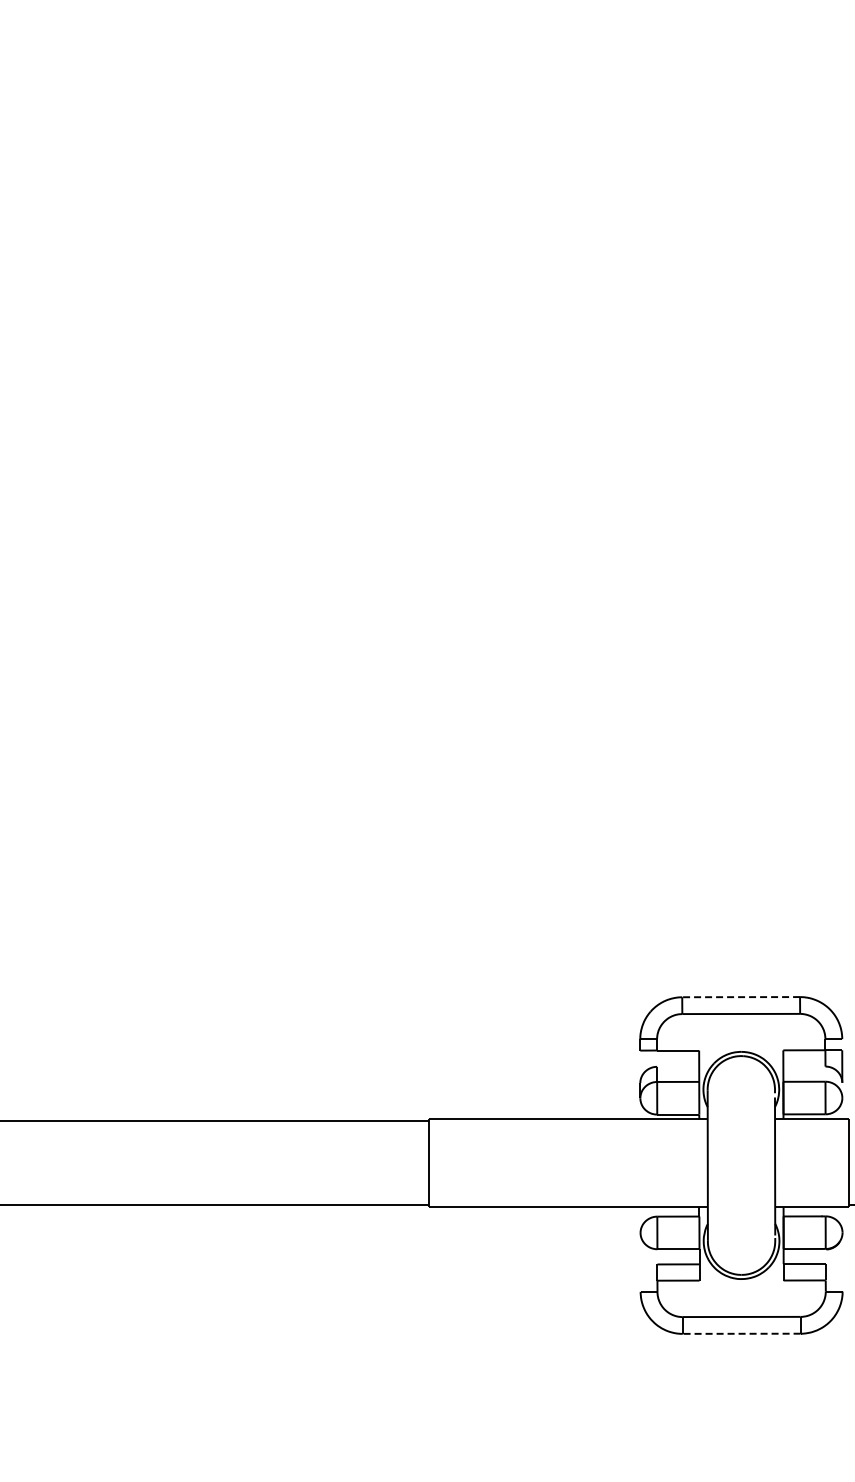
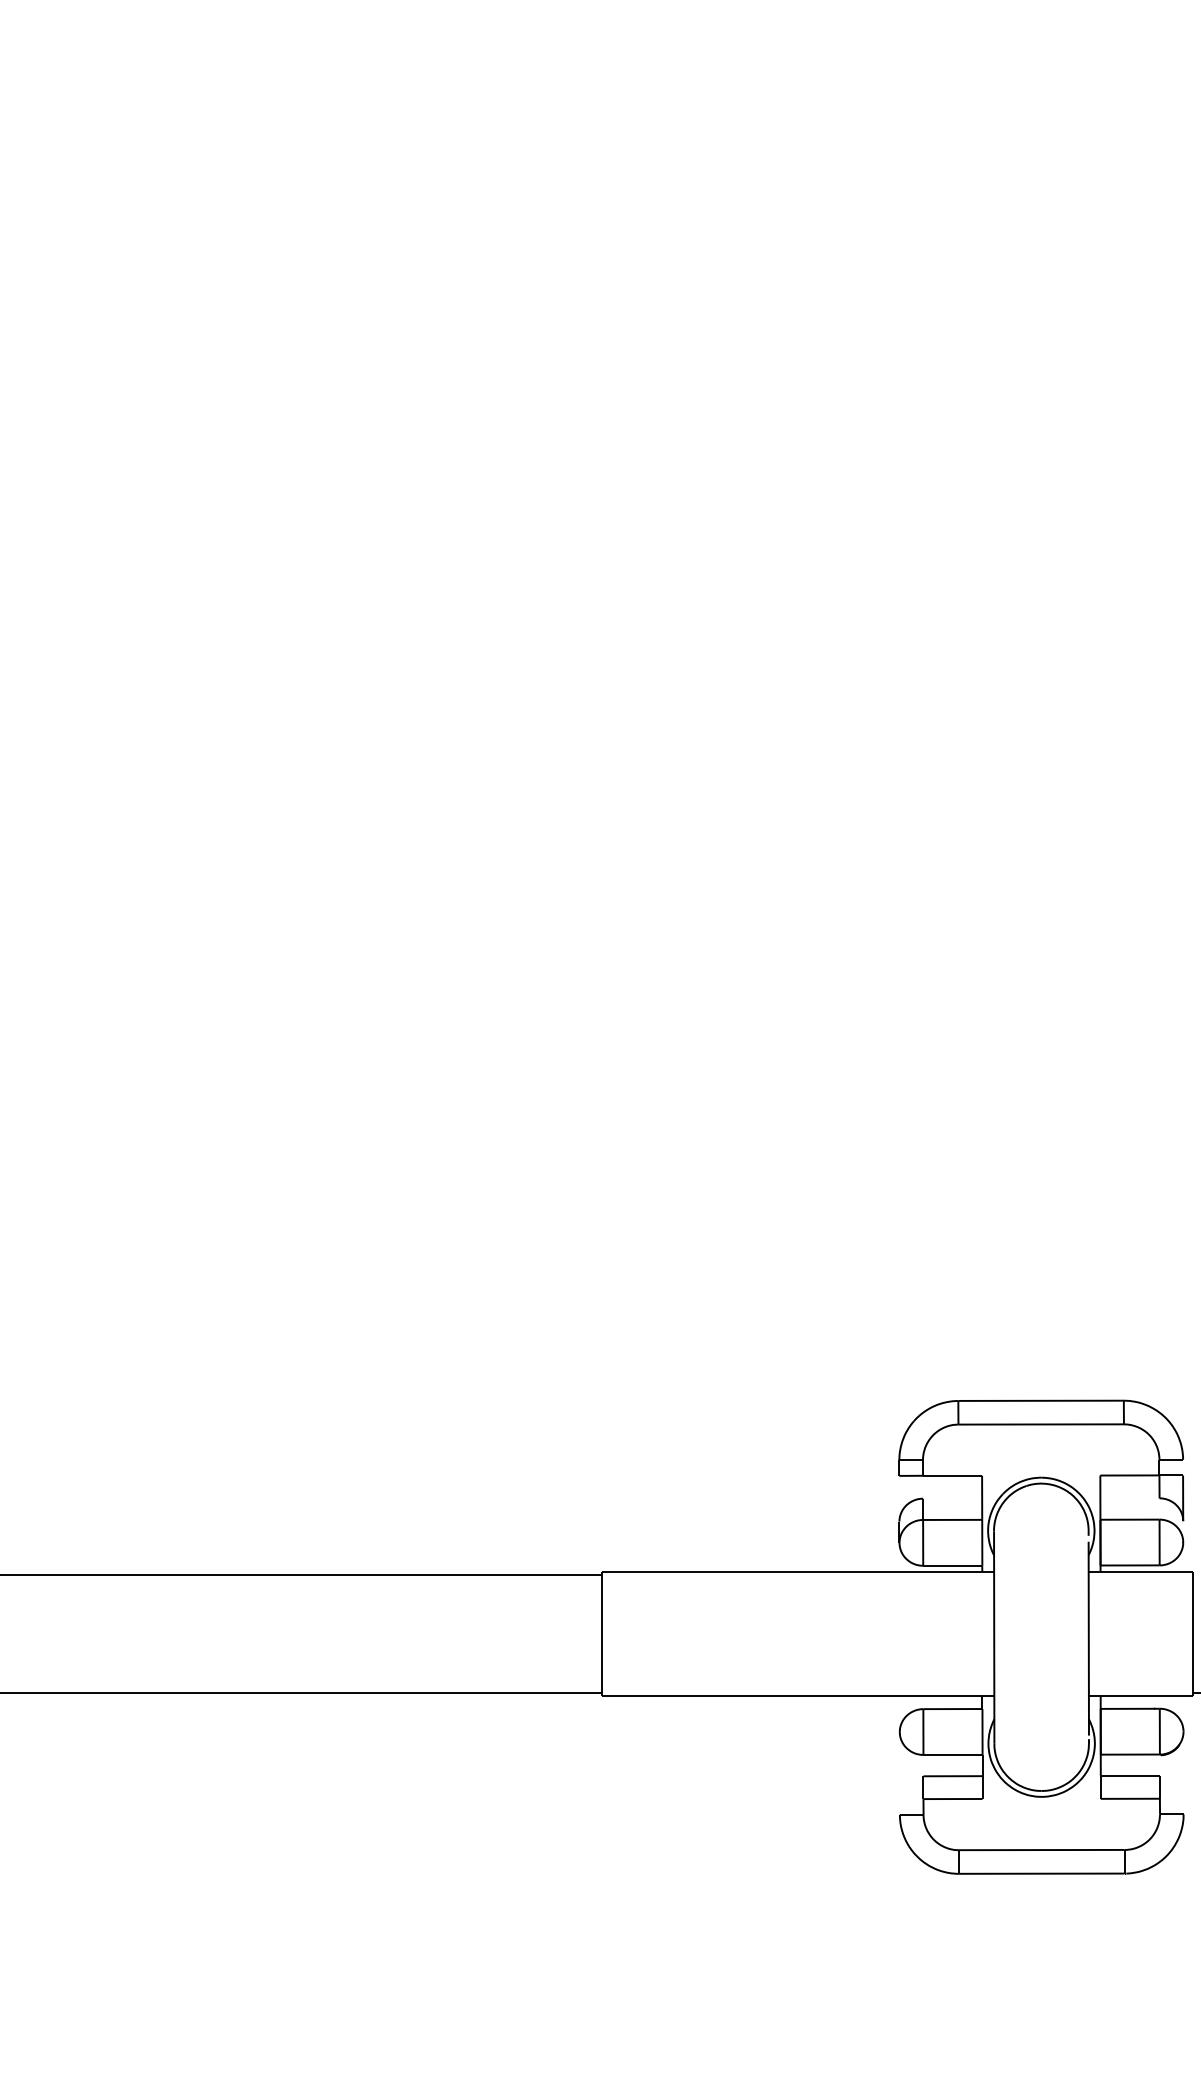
line: (741, 997) -> (1041, 1401), dashed -> solid
line: (741, 1333) -> (1041, 1873), dashed -> solid

